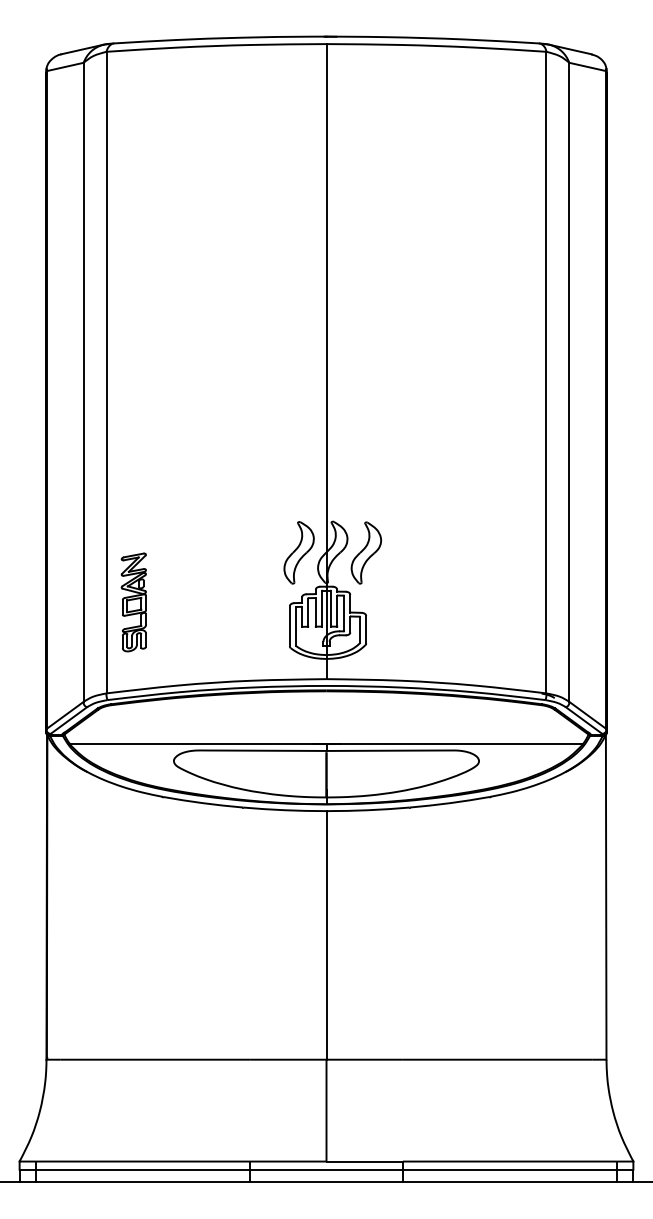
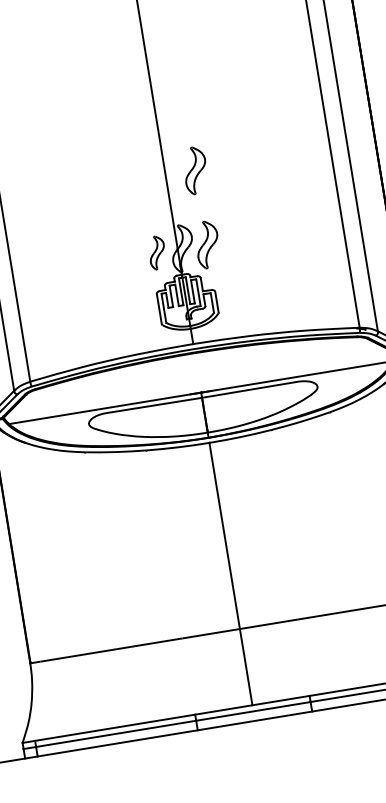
part: (365, 453) -> (194, 170), added
part: (298, 552) -> (156, 252), size x0.7
part: (133, 602) -> (39, 310), removed

